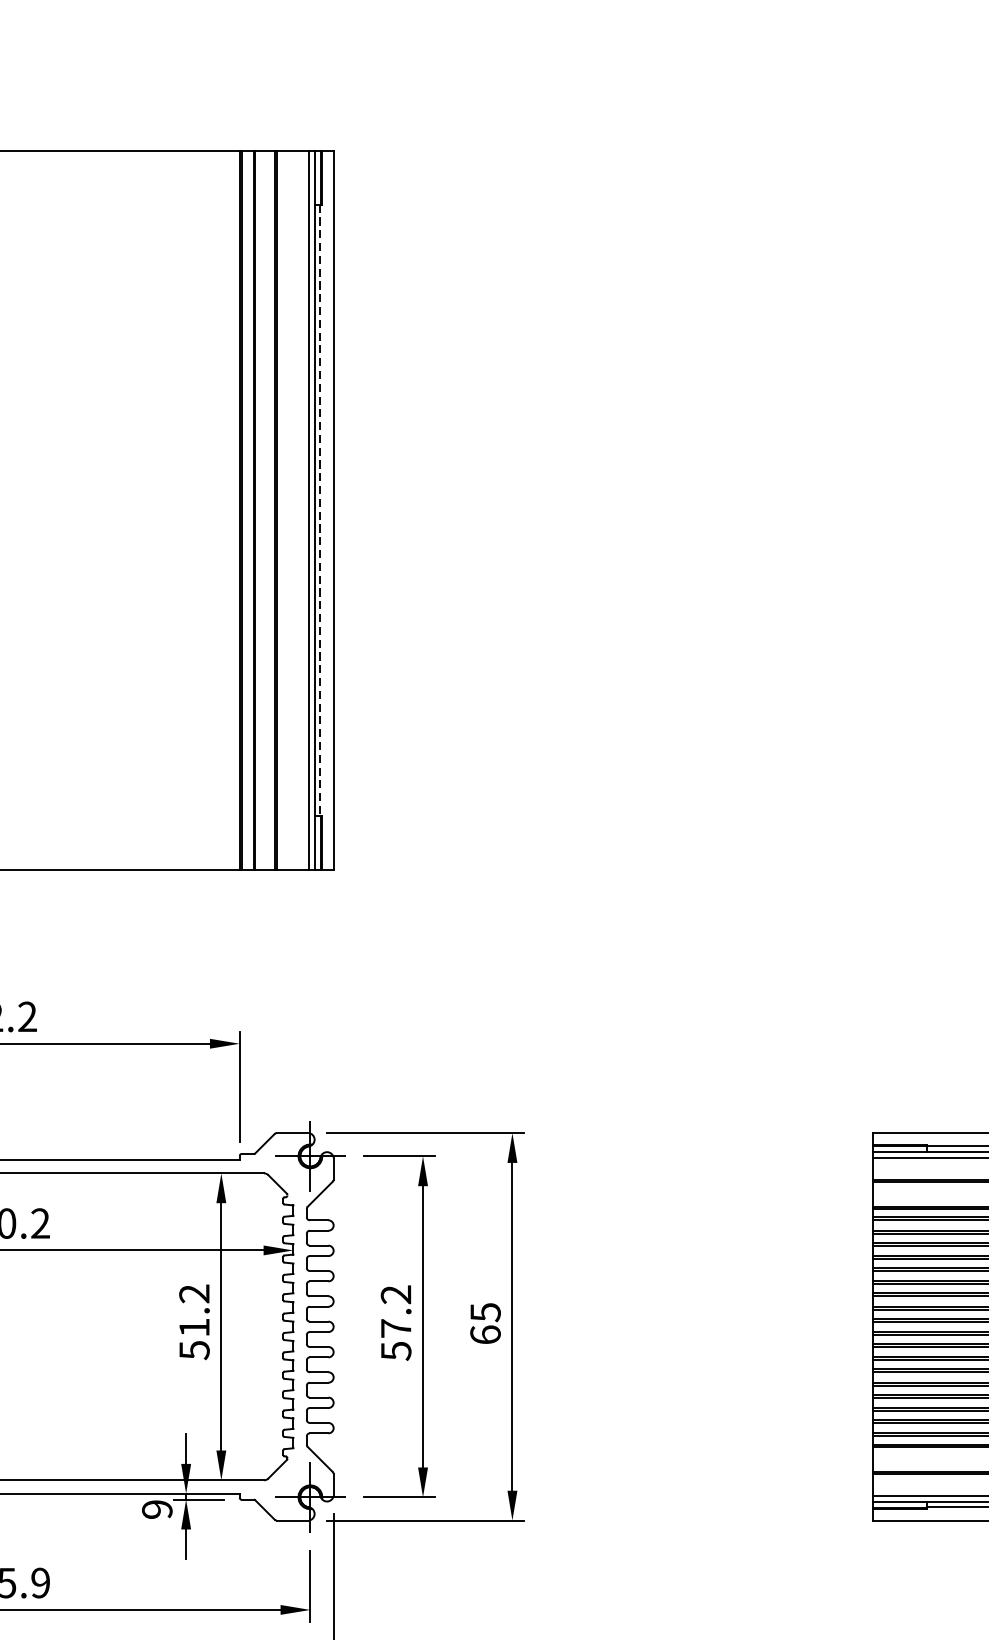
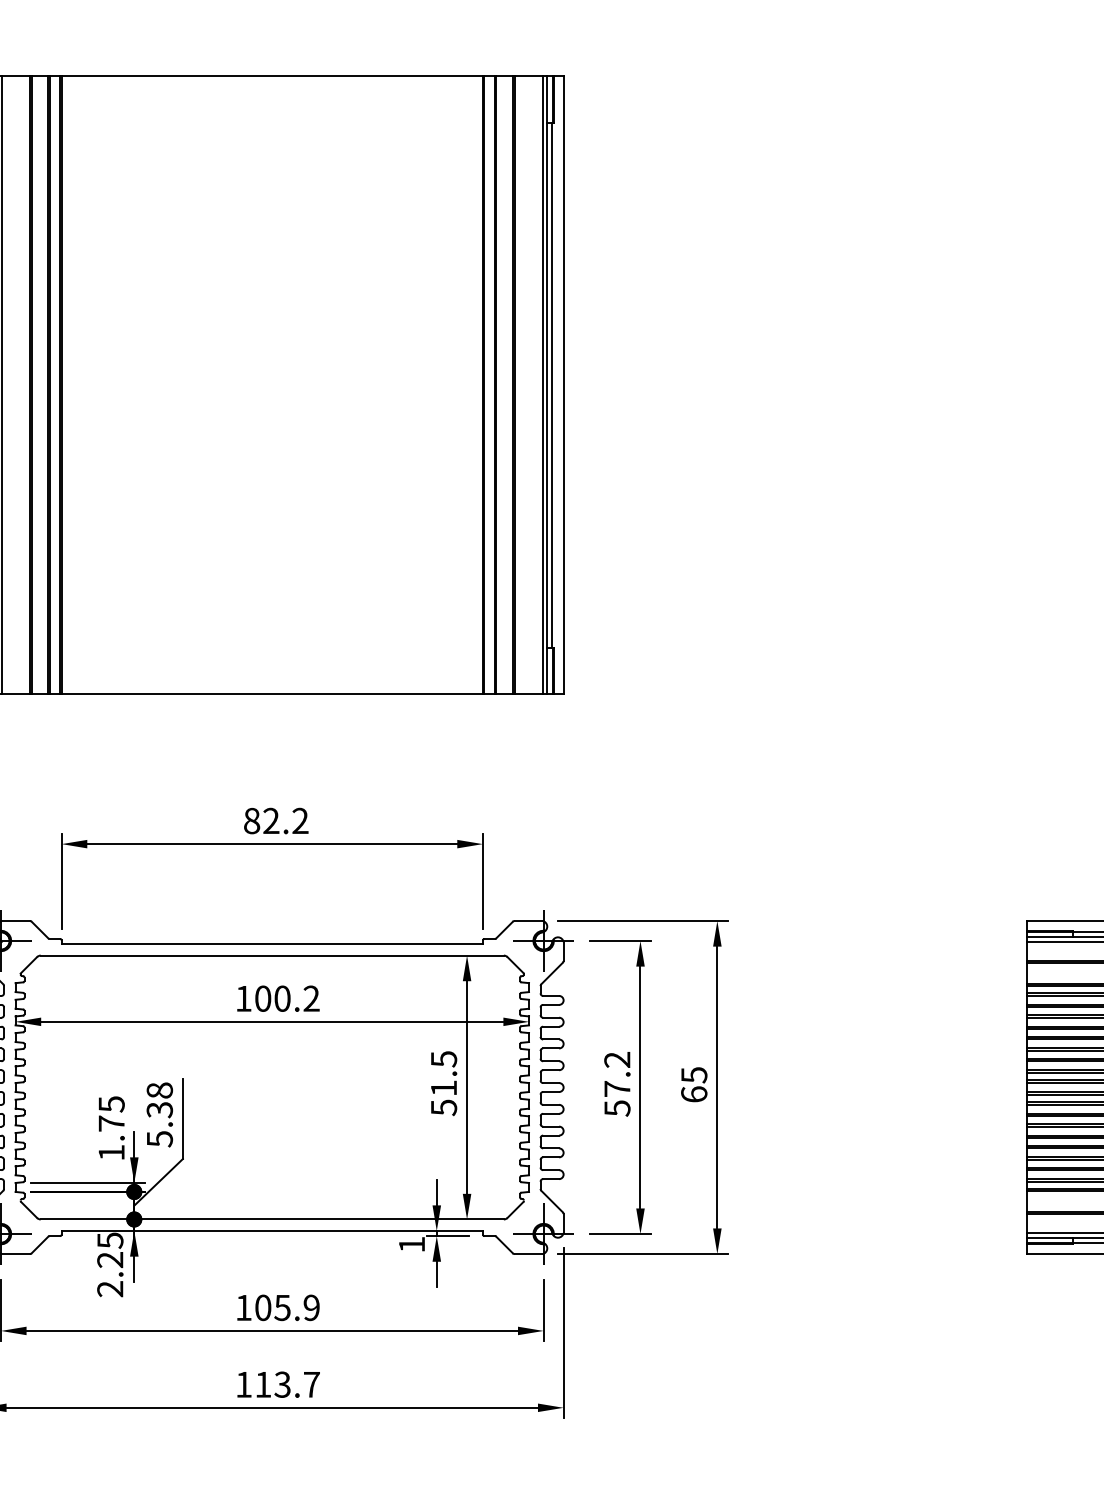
line: (320, 510) -> (552, 385), dashed -> solid
text: (193, 1294) -> (443, 1059), 51.2 -> 51.5
text: (156, 1509) -> (411, 1244), 9 -> 1

